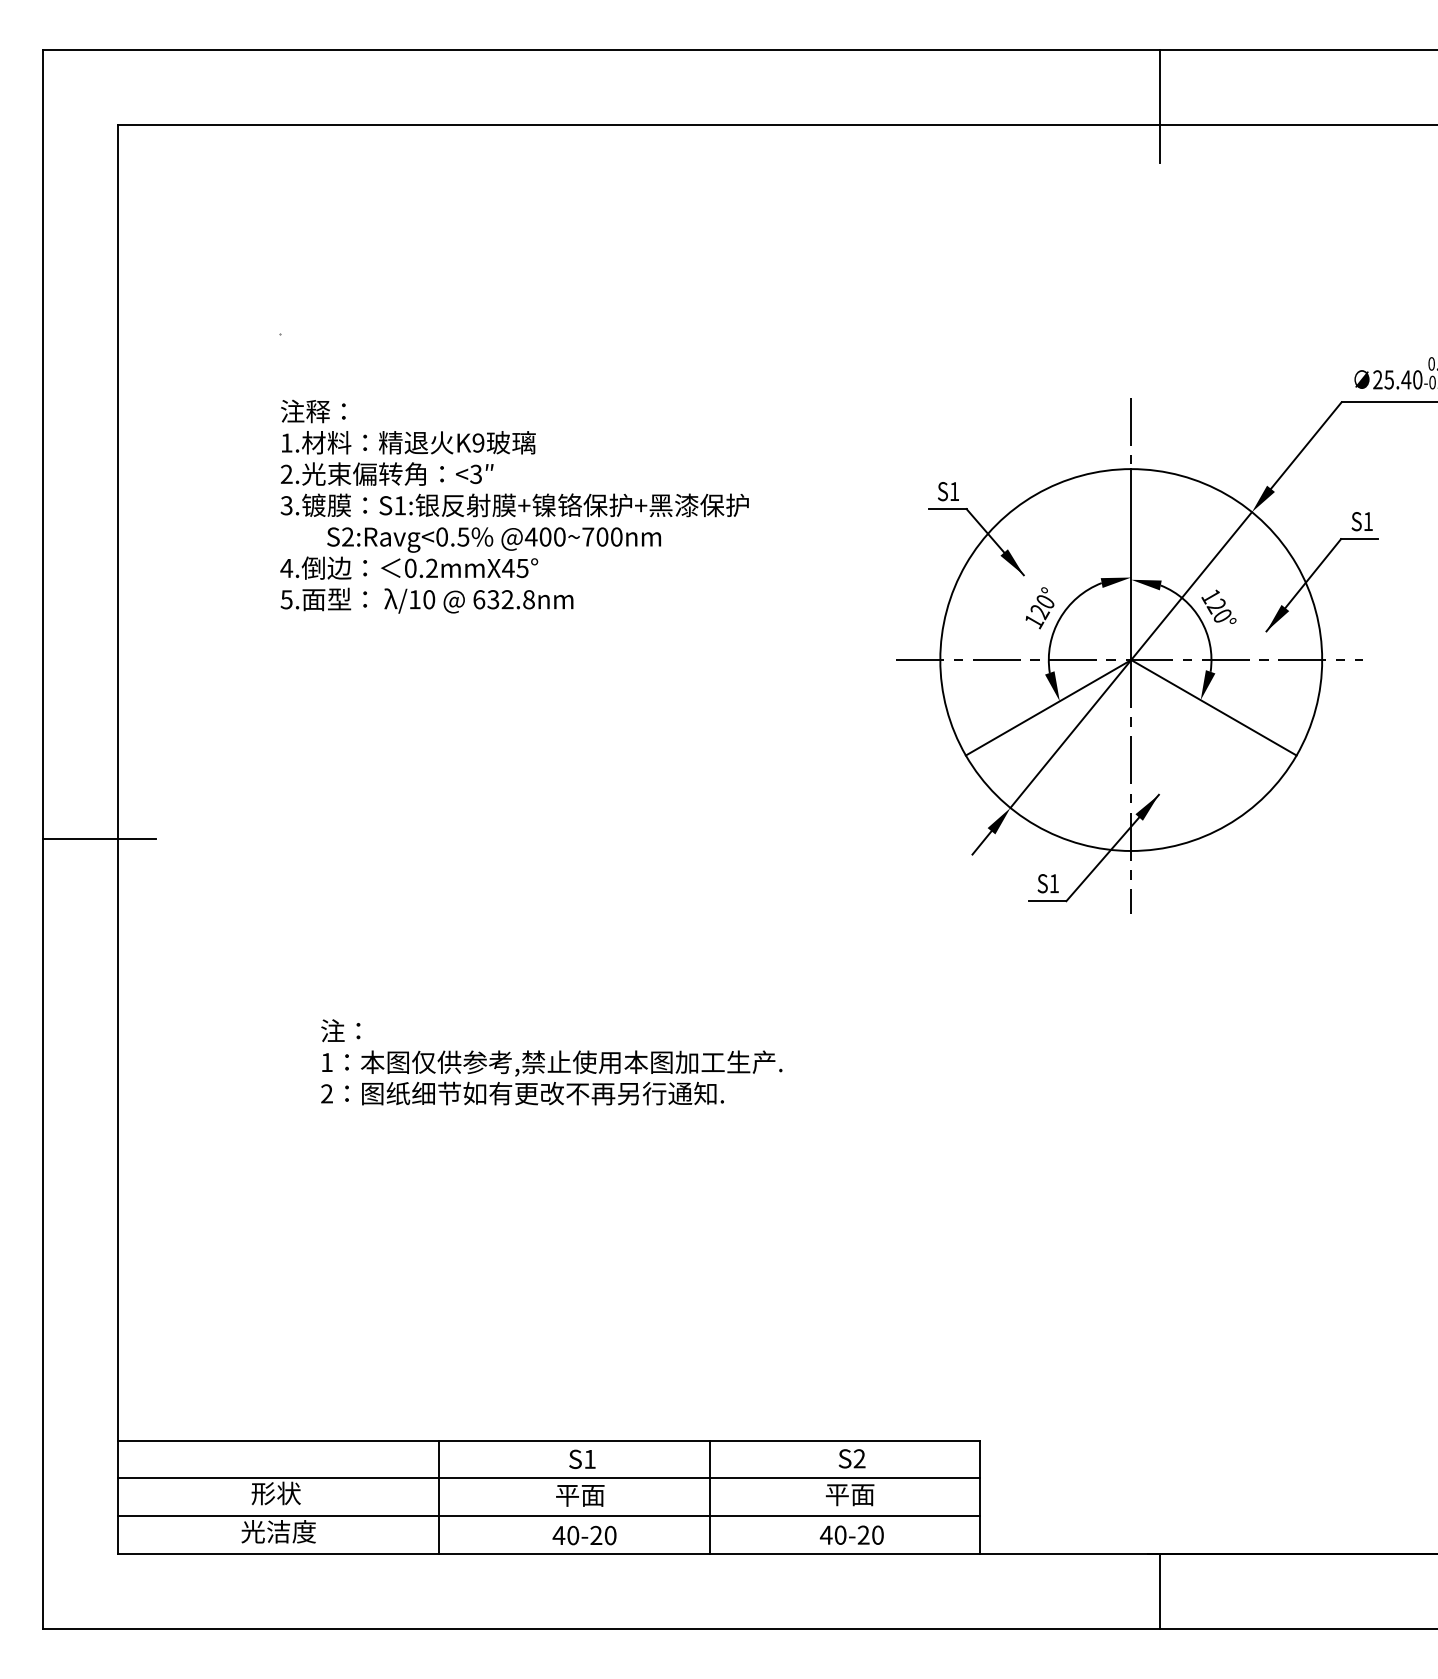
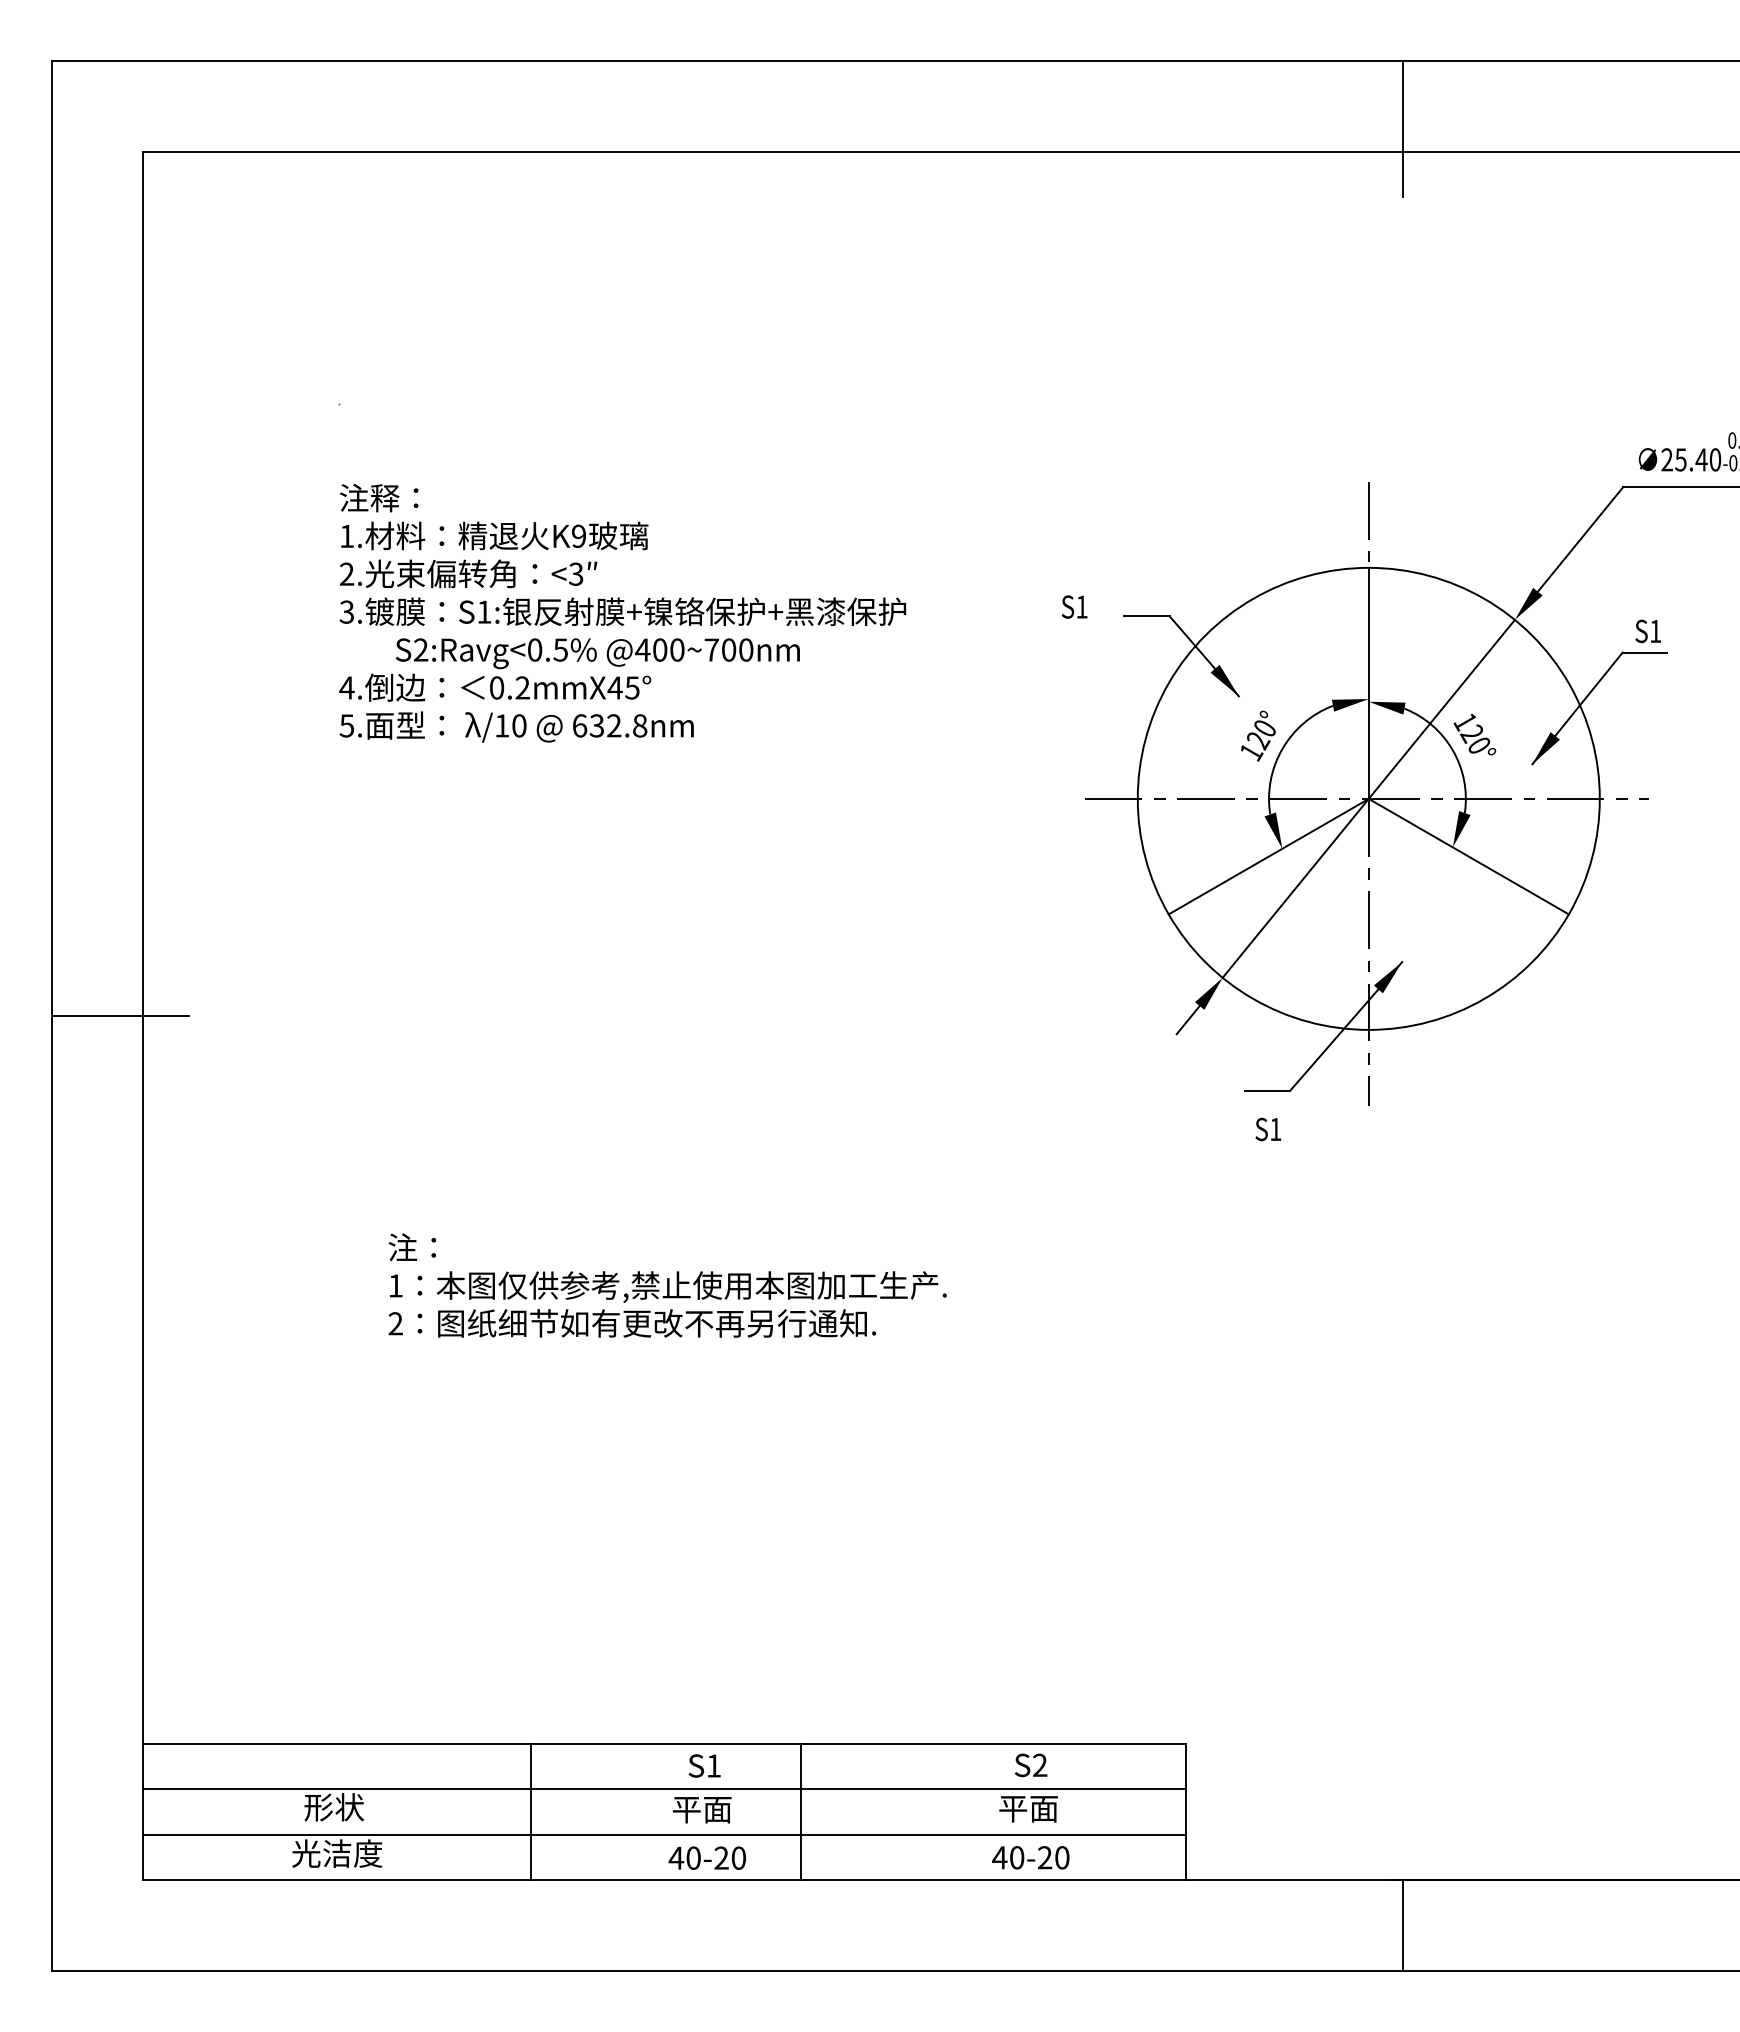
text: (948, 491) -> (1074, 606), moved
text: (1048, 883) -> (1268, 1129), moved
line: (709, 1496) -> (800, 1811), moved

